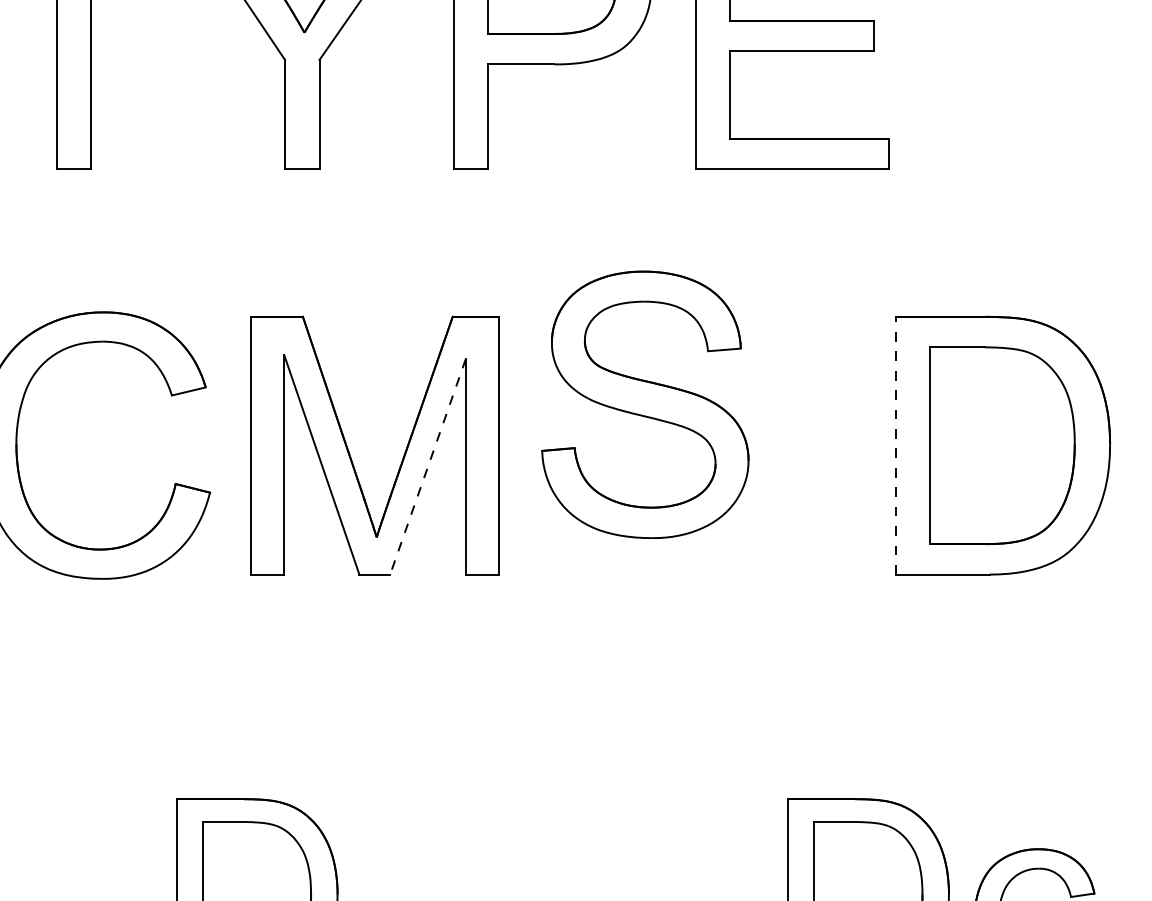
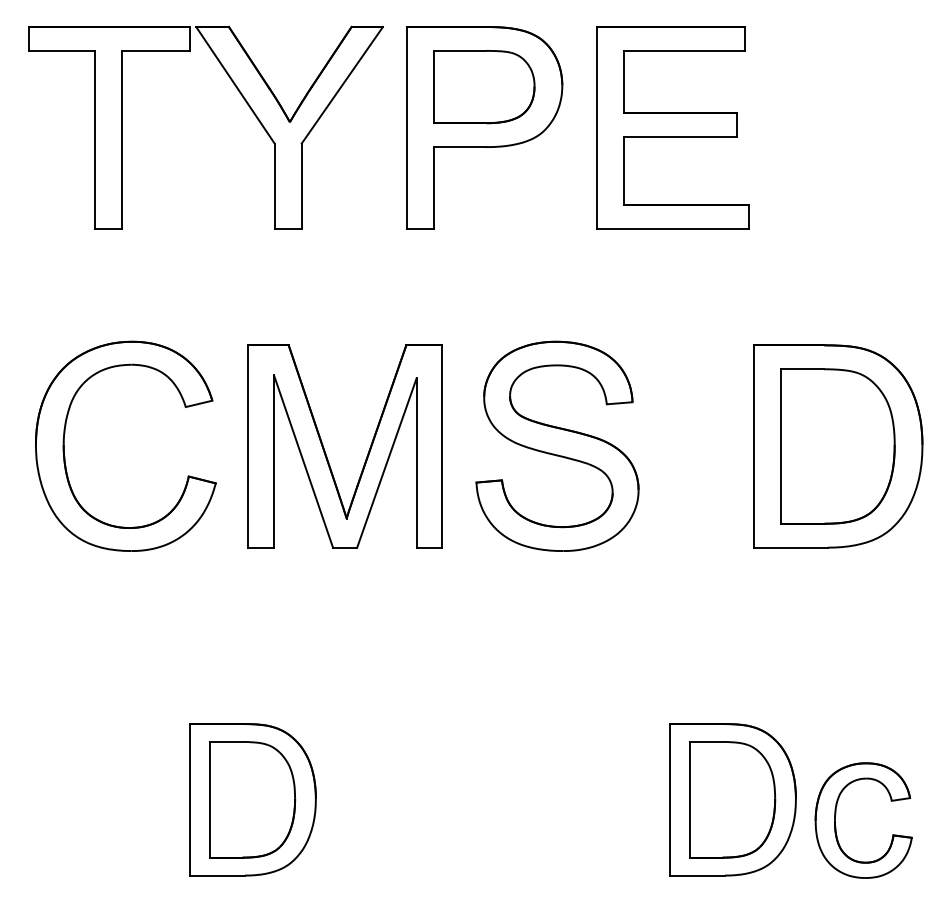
part: (645, 403) -> (557, 445), moved
line: (896, 445) -> (754, 446), dashed -> solid
line: (427, 467) -> (386, 463), dashed -> solid

